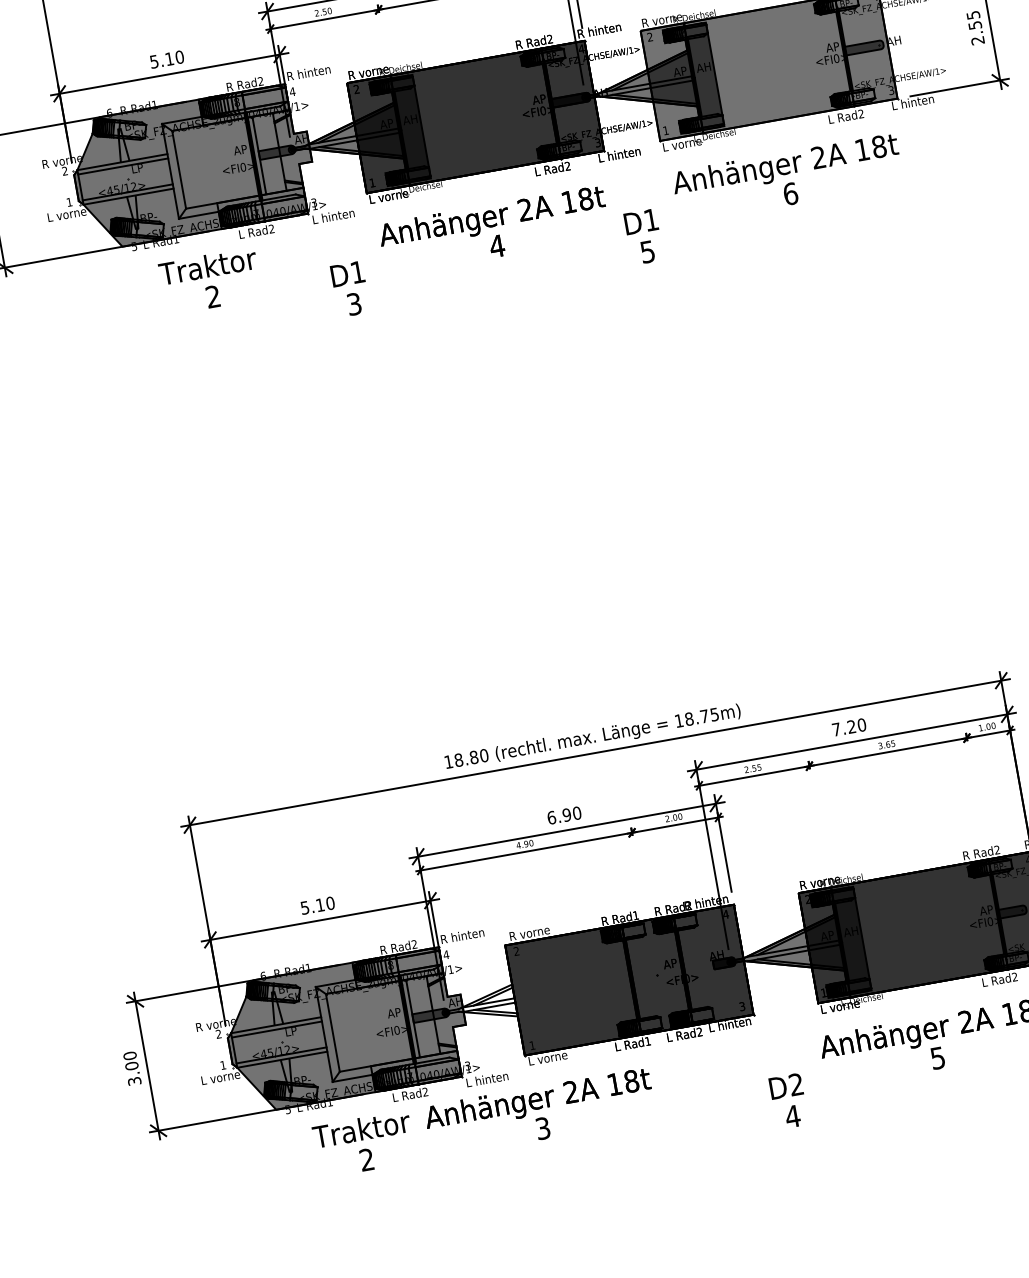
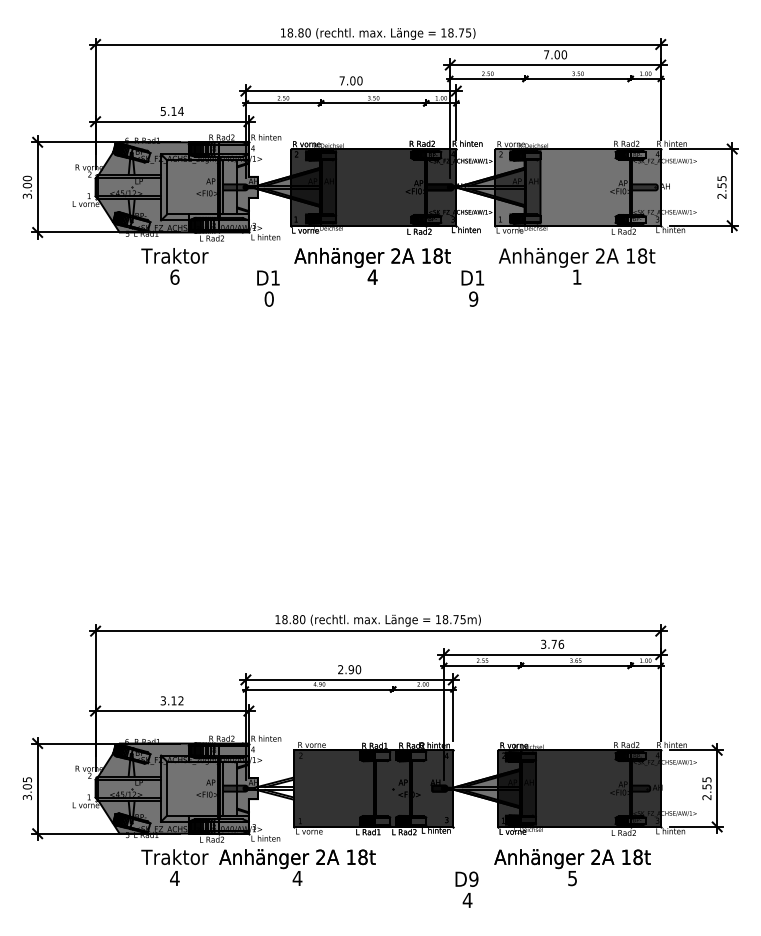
text: (178, 56) -> (180, 110), 5.10 -> 5.14
text: (789, 193) -> (576, 276), 6 -> 1
text: (647, 251) -> (473, 298), 5 -> 9
text: (212, 295) -> (174, 276), 2 -> 6
text: (353, 303) -> (268, 298), 3 -> 0
text: (849, 726) -> (552, 643), 7.20 -> 3.76
text: (551, 817) -> (340, 669), 6.90 -> 2.90
text: (318, 905) -> (172, 700), 5.10 -> 3.12
text: (128, 1055) -> (26, 779), 3.00 -> 3.05
text: (795, 1083) -> (473, 878), D2 -> D9
text: (543, 1128) -> (297, 878), 3 -> 4
text: (366, 1158) -> (174, 877), 2 -> 4

